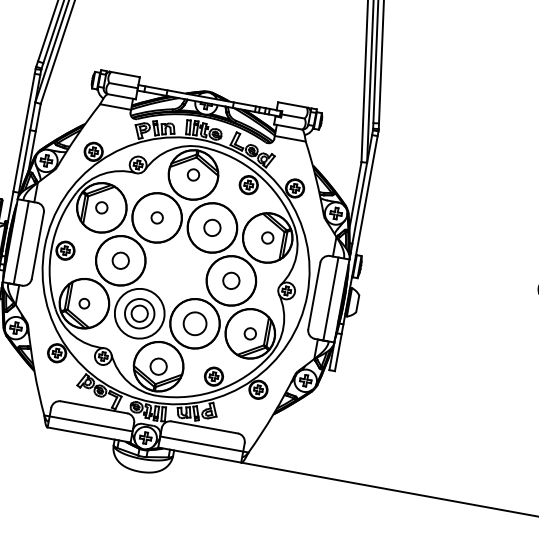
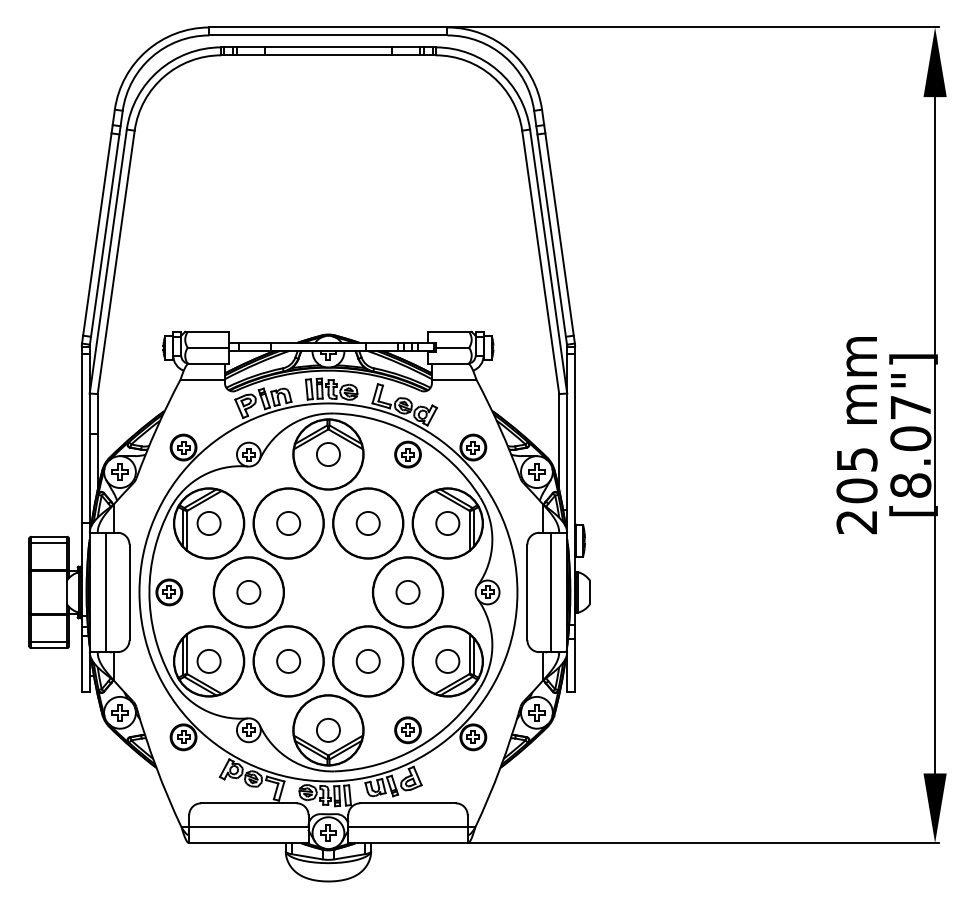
circle: (193, 174) -> (328, 454), size x1.43
circle: (101, 207) -> (208, 523), size x1.43
circle: (157, 217) -> (288, 523), size x1.43
circle: (267, 237) -> (447, 523), size x1.43
circle: (84, 303) -> (208, 661), size x1.67
circle: (139, 313) -> (288, 661), size x1.67
circle: (194, 323) -> (367, 661), size x0.71
circle: (250, 333) -> (447, 661), size x1.43

